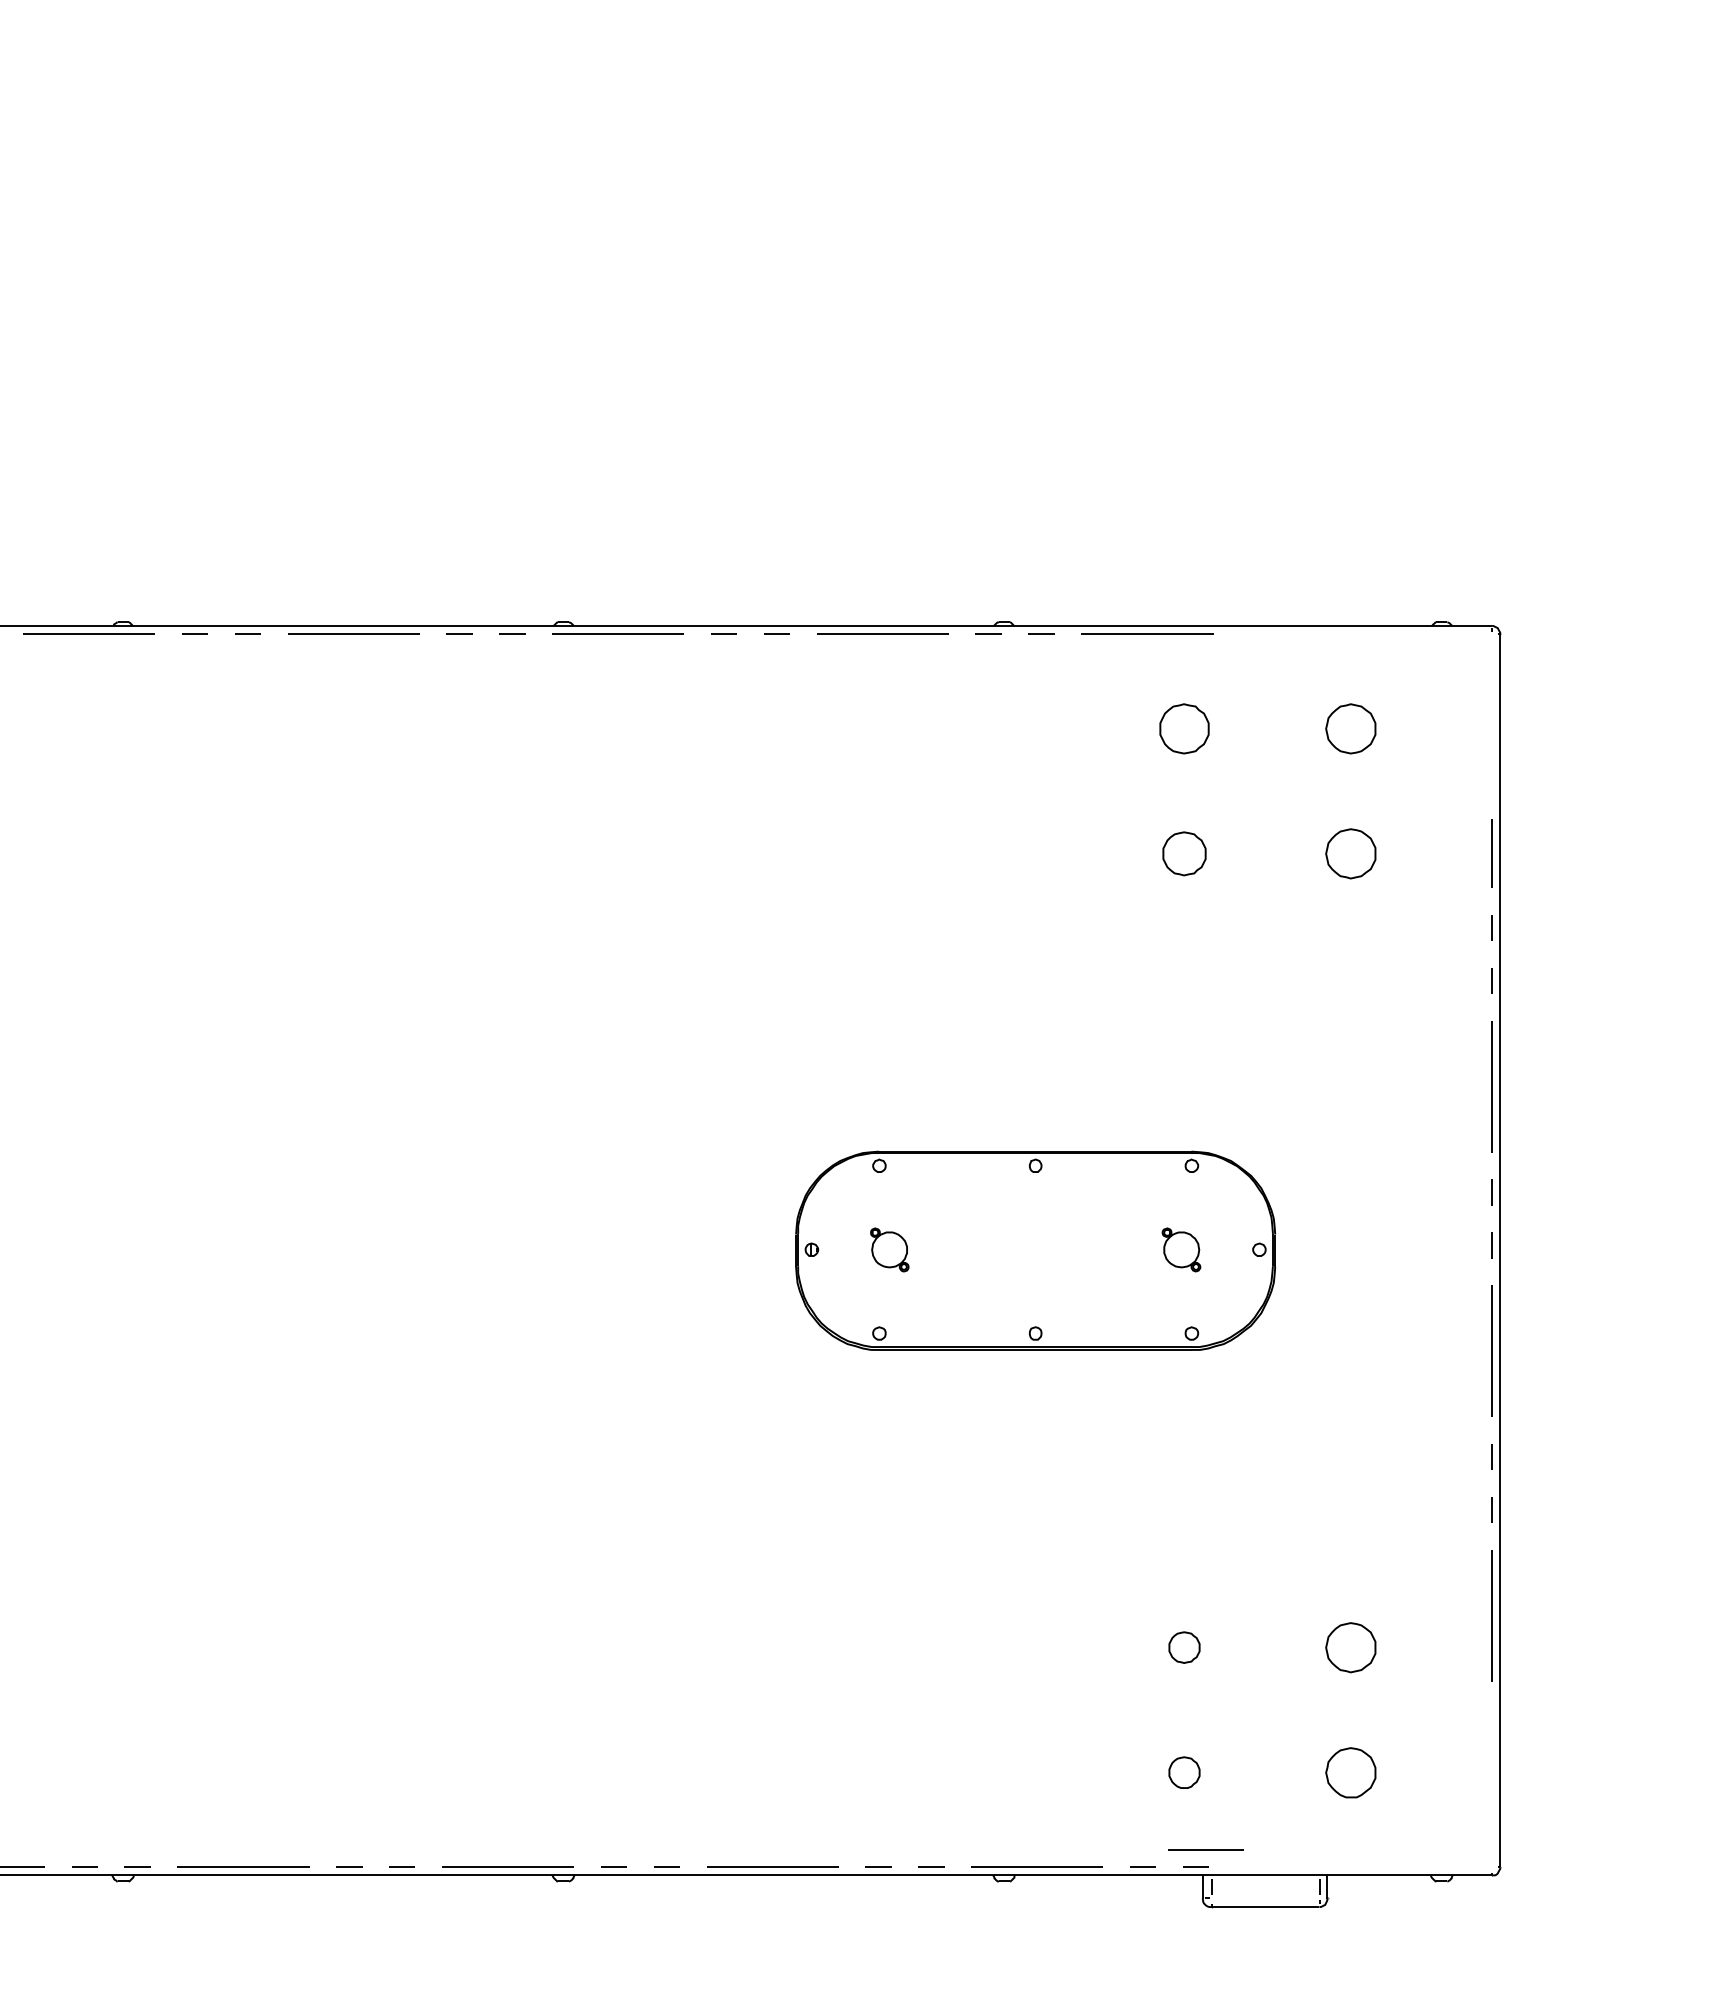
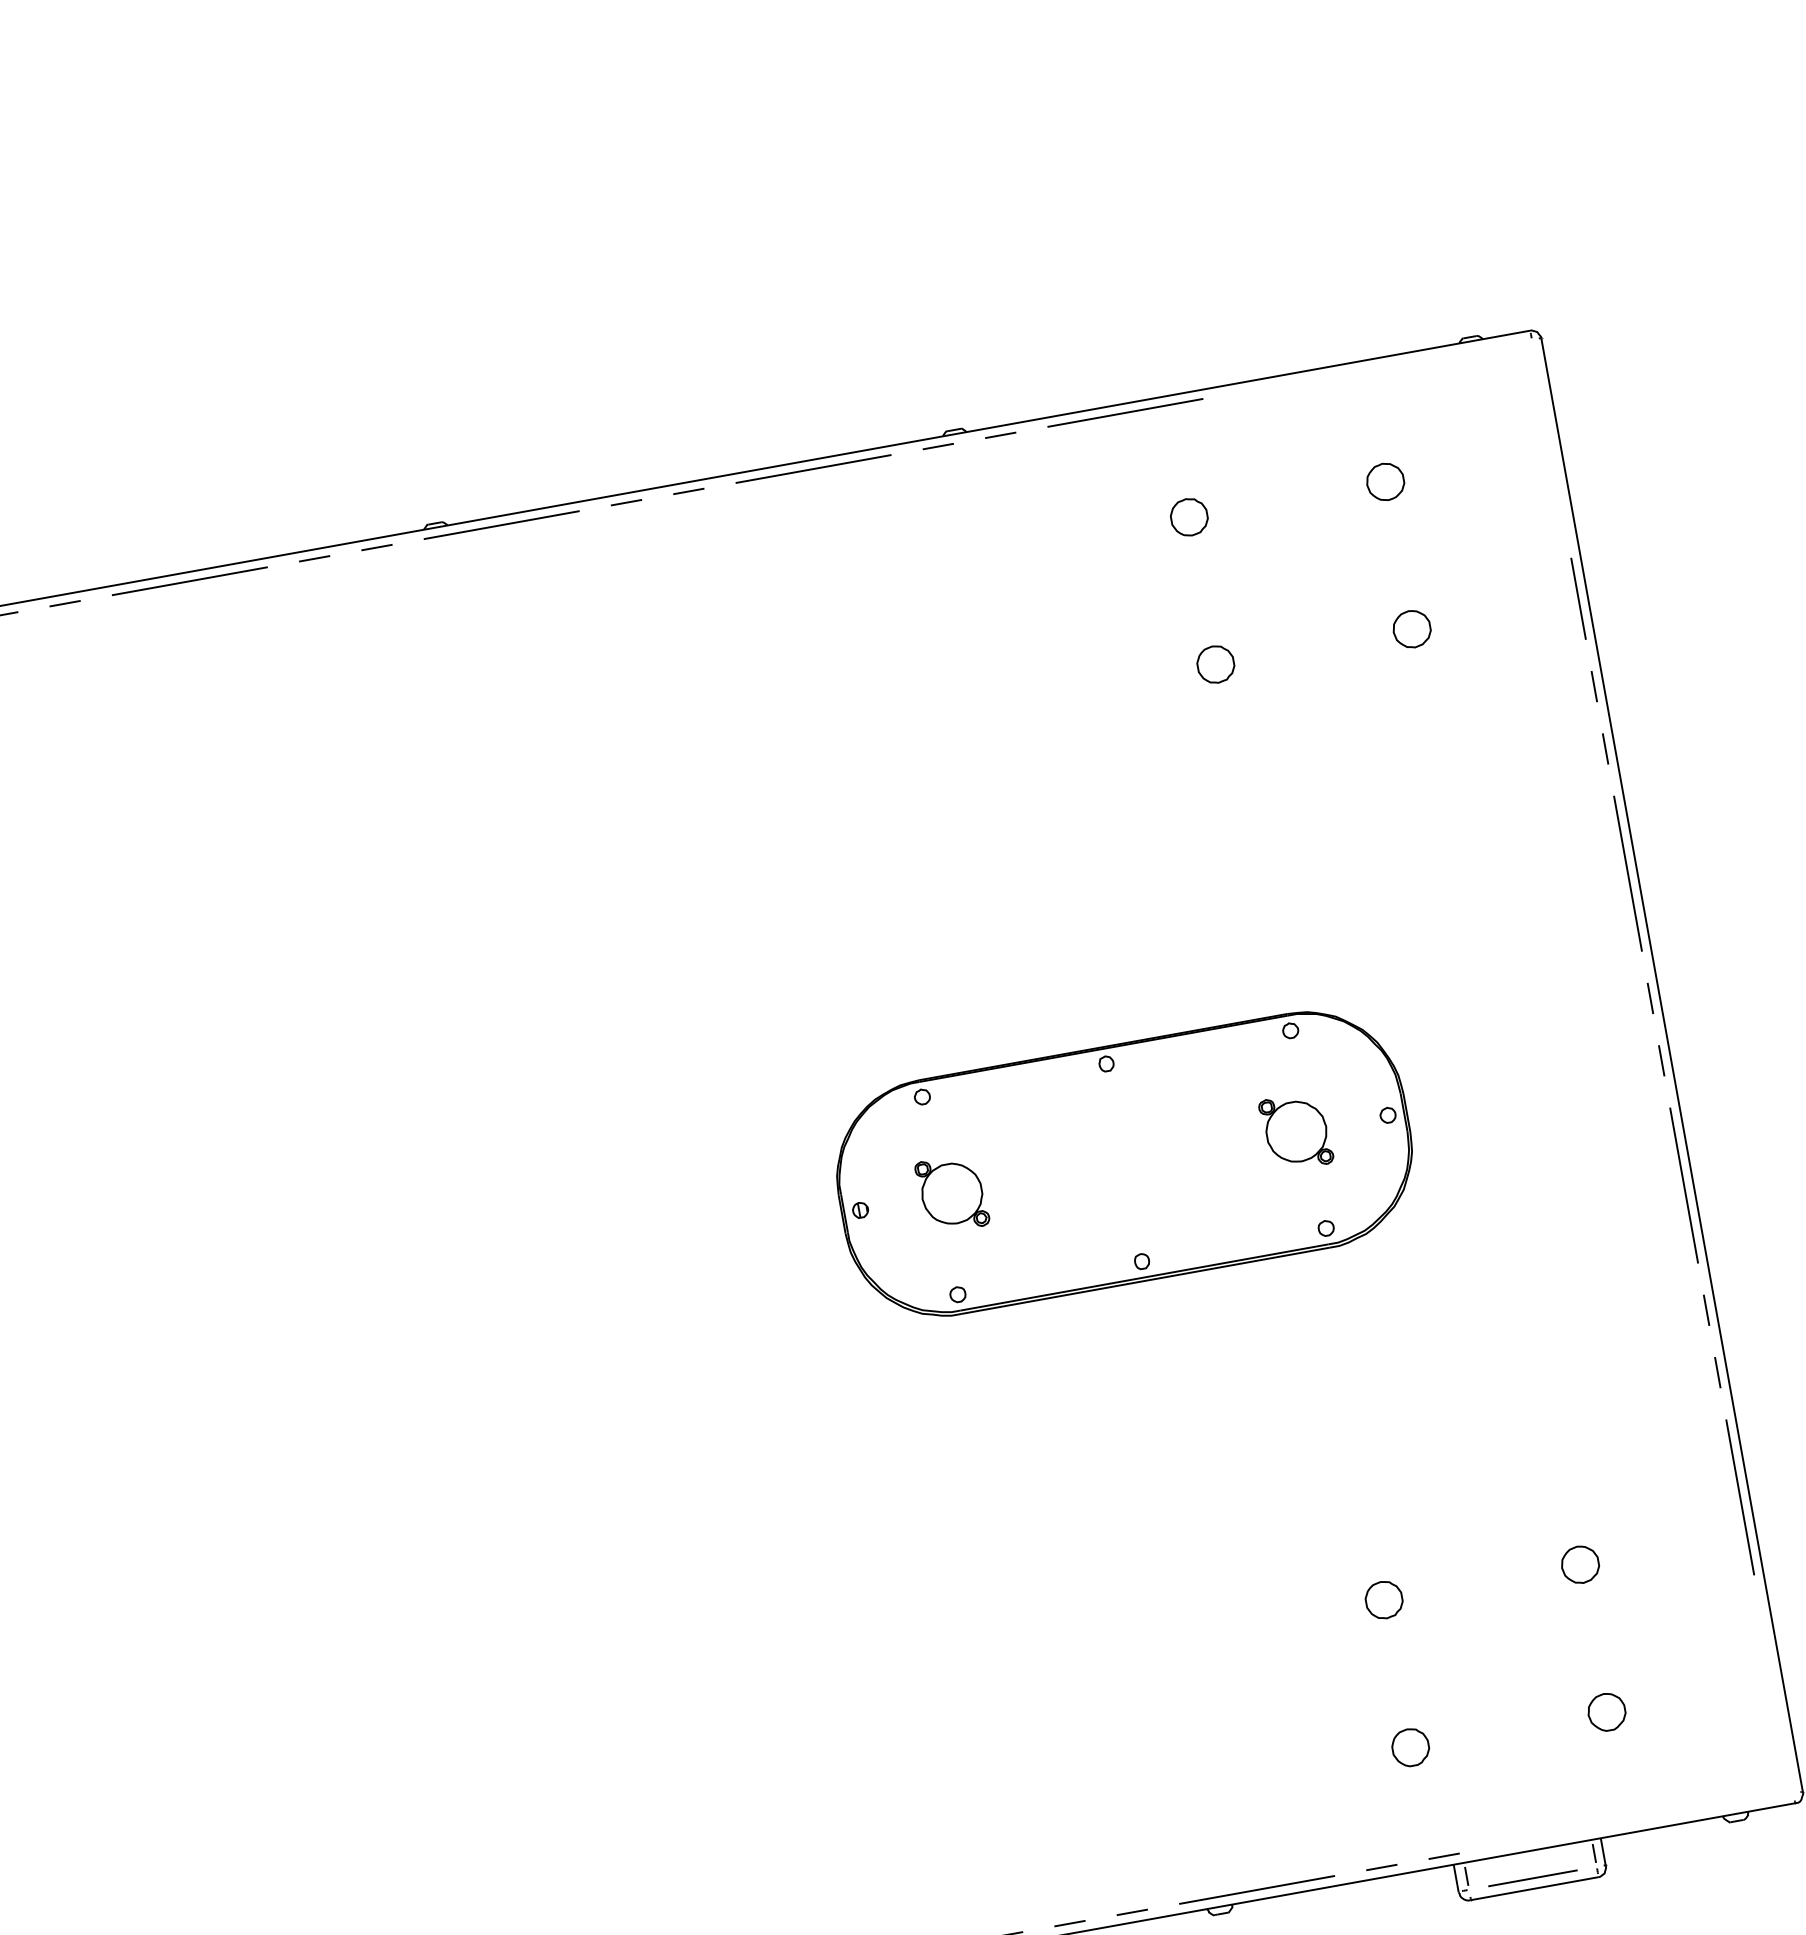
part: (1184, 728) -> (1189, 516), size x0.62
part: (1350, 728) -> (1384, 481), size x0.62
part: (1184, 853) -> (1215, 664), size x0.71
part: (1350, 853) -> (1411, 628), size x0.62
part: (889, 1249) -> (952, 1193), size x1.43
part: (1181, 1249) -> (1296, 1131), size x1.43
part: (1350, 1647) -> (1579, 1564), size x0.62
part: (1350, 1772) -> (1606, 1712), size x0.62
line: (1205, 1849) -> (1532, 1877), moved

